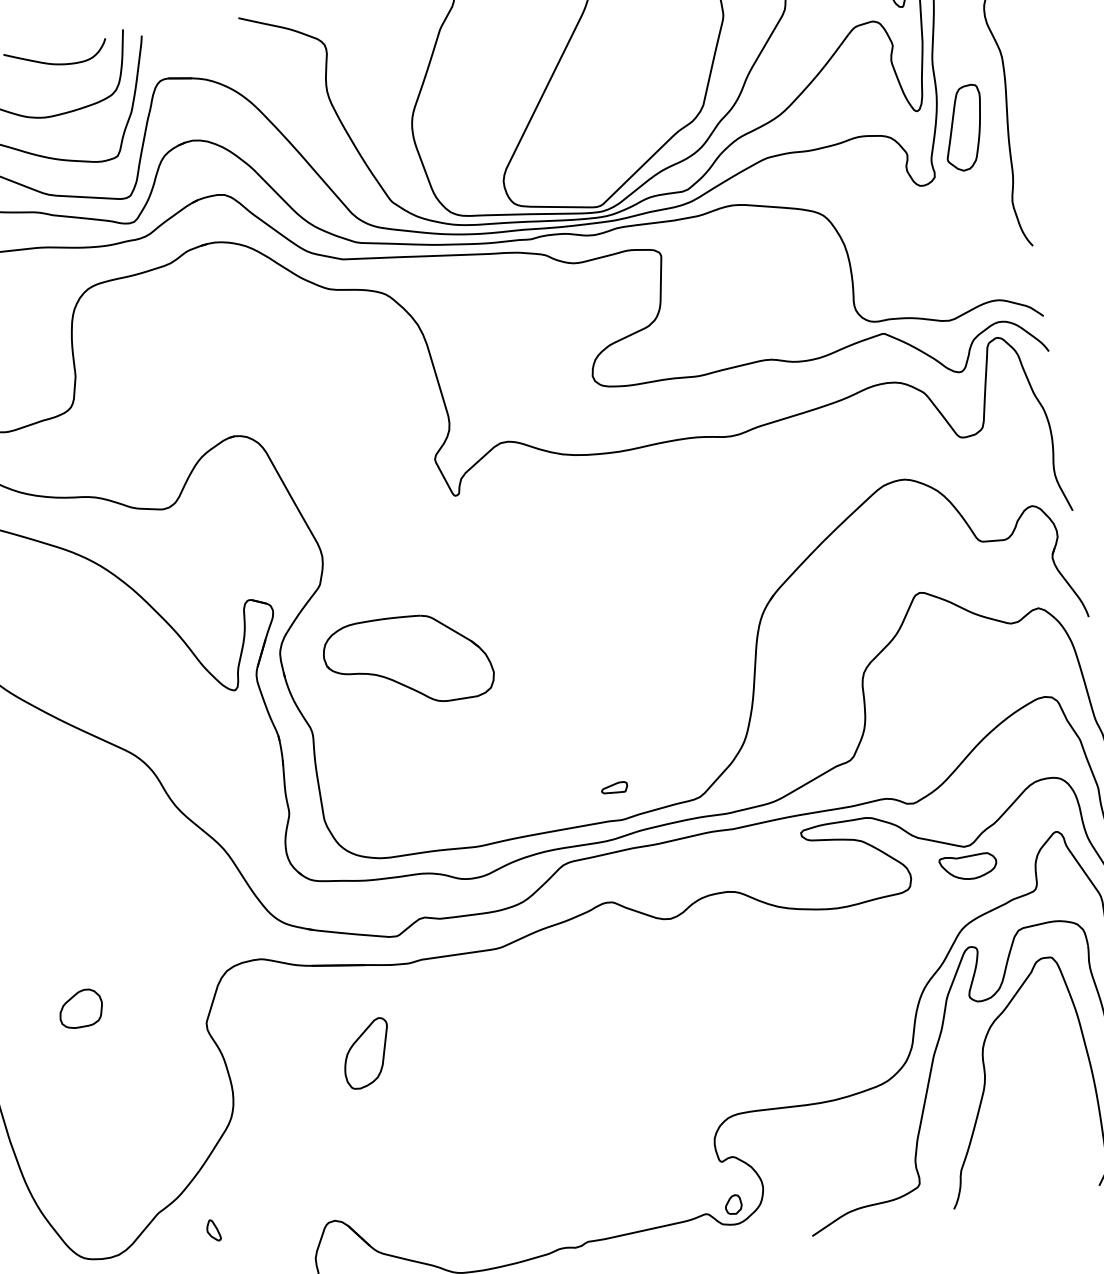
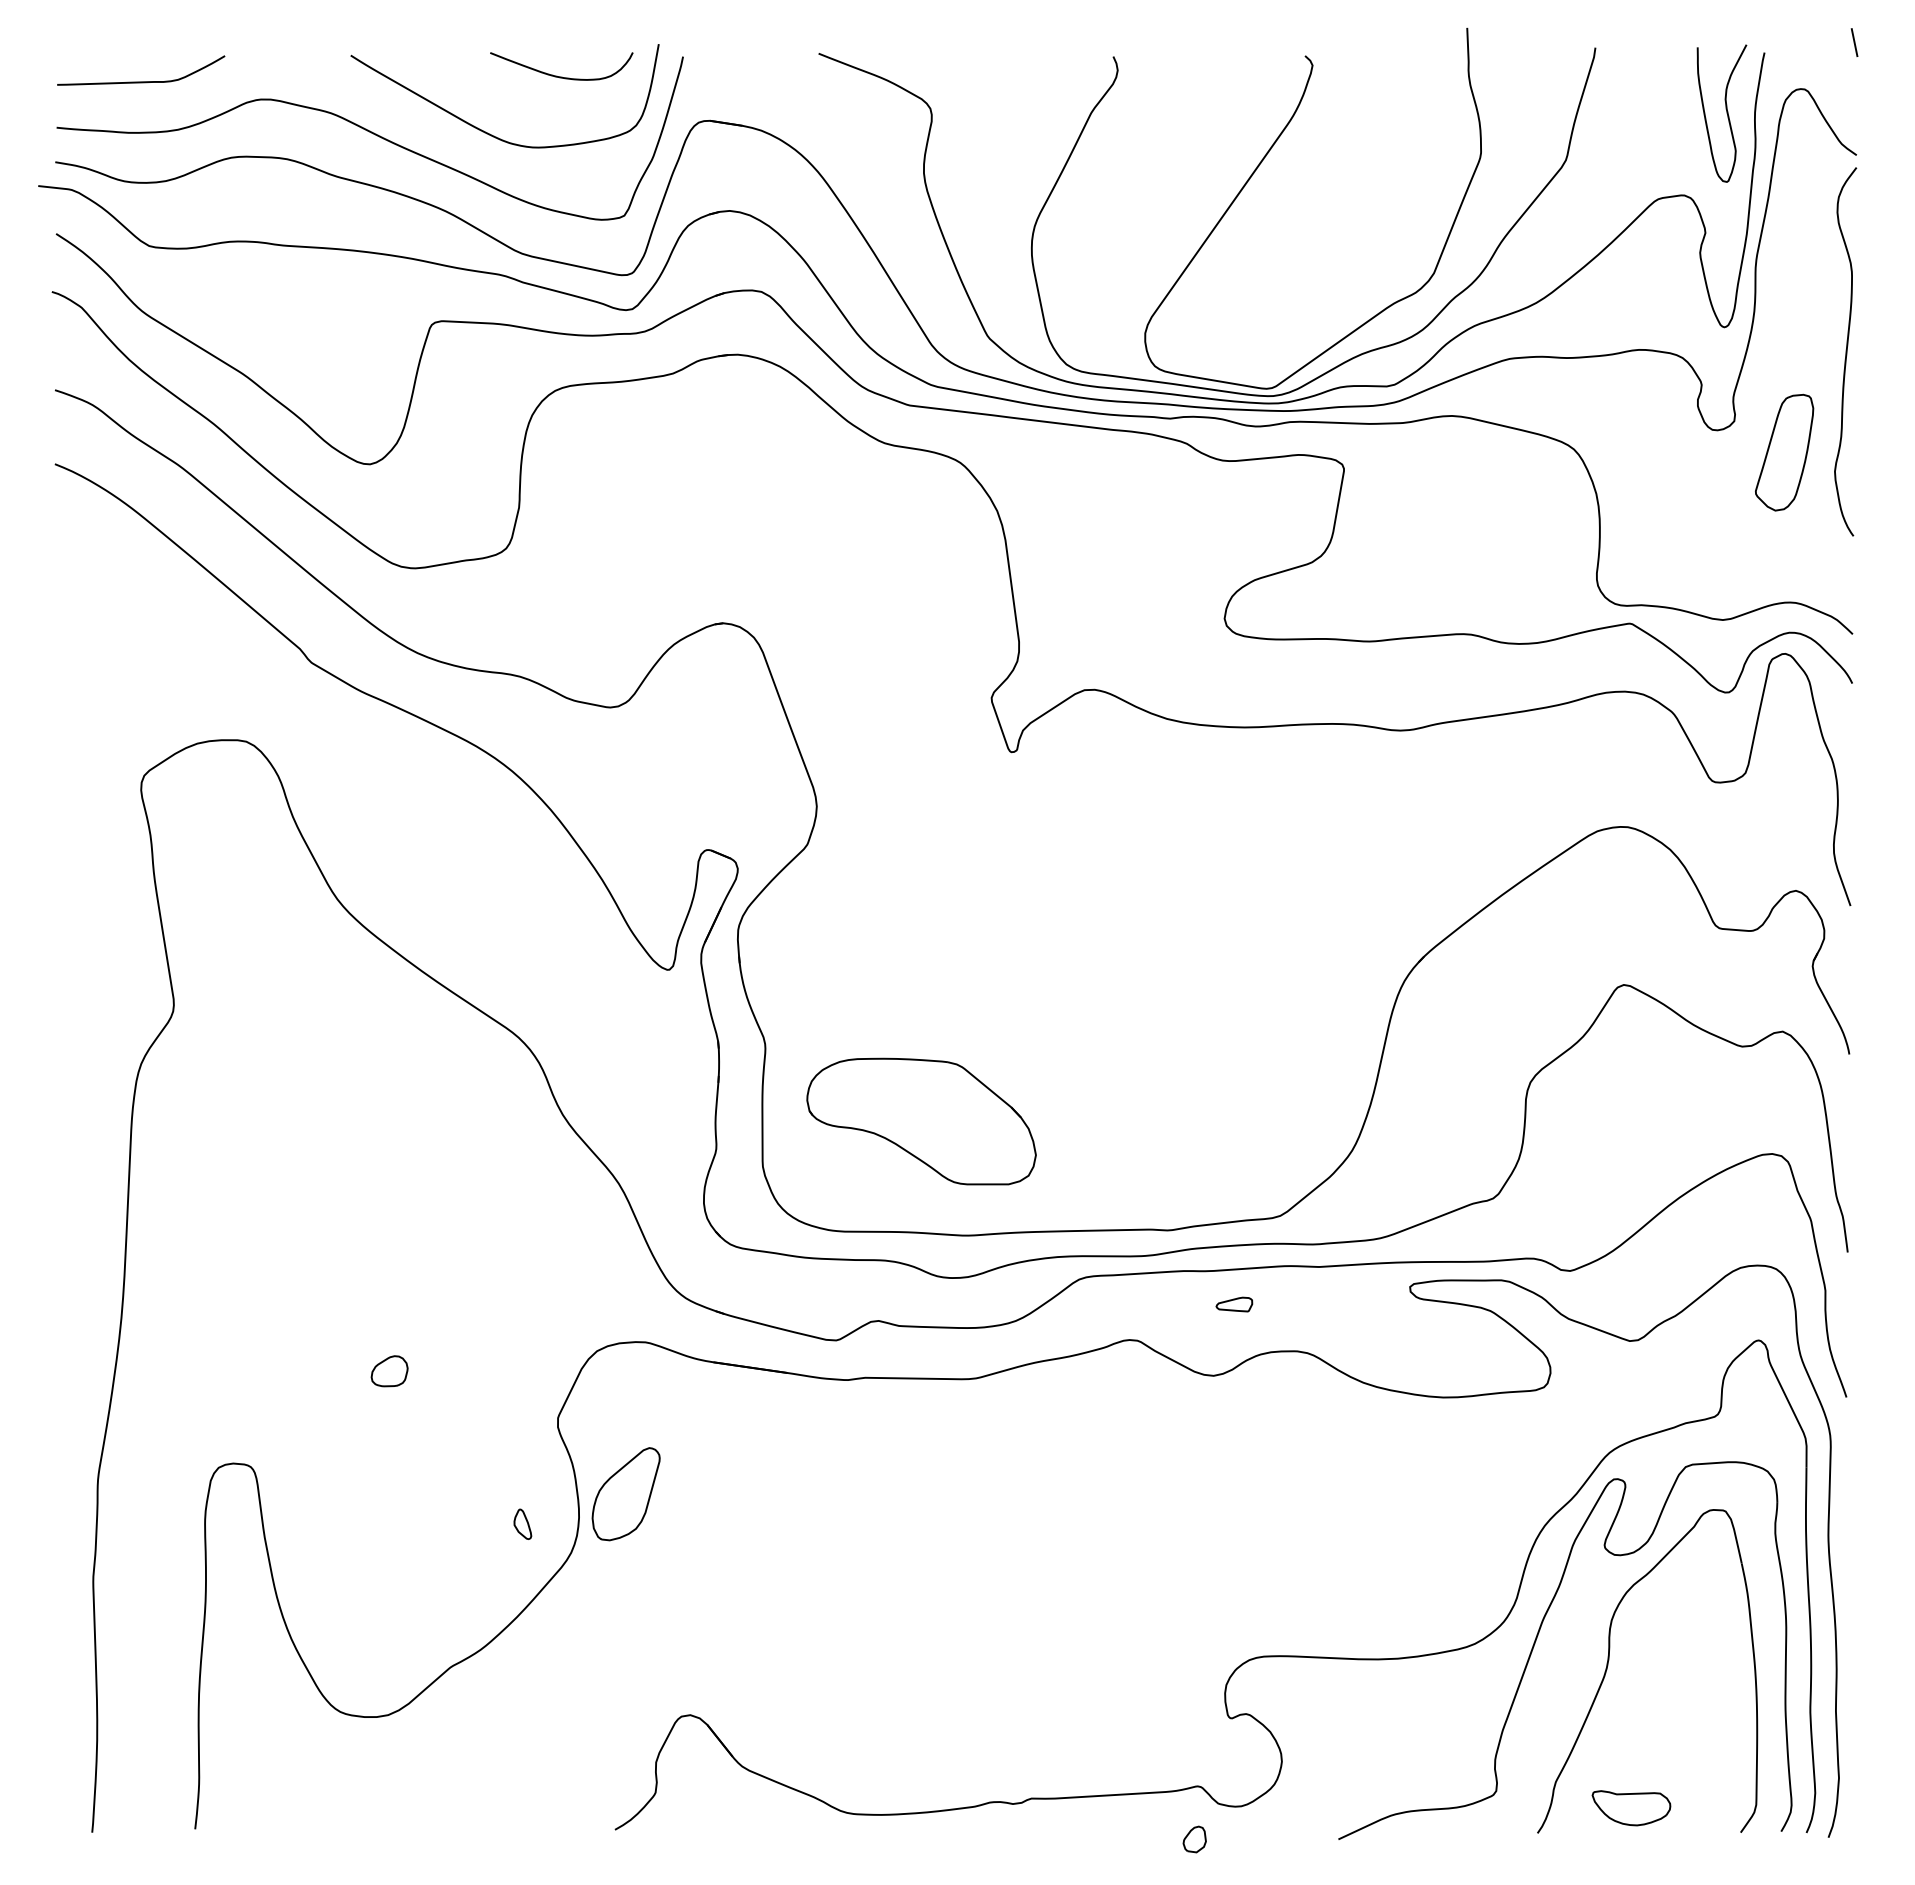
part: (963, 128) -> (1784, 452), moved
part: (408, 661) -> (921, 1121), moved
part: (614, 788) -> (1234, 1304), moved
part: (968, 867) -> (1631, 1808), moved
part: (80, 1009) -> (389, 1371), size x0.6
part: (366, 1054) -> (625, 1494), moved
part: (733, 1204) -> (1194, 1839), moved
part: (213, 1230) -> (522, 1523), moved

